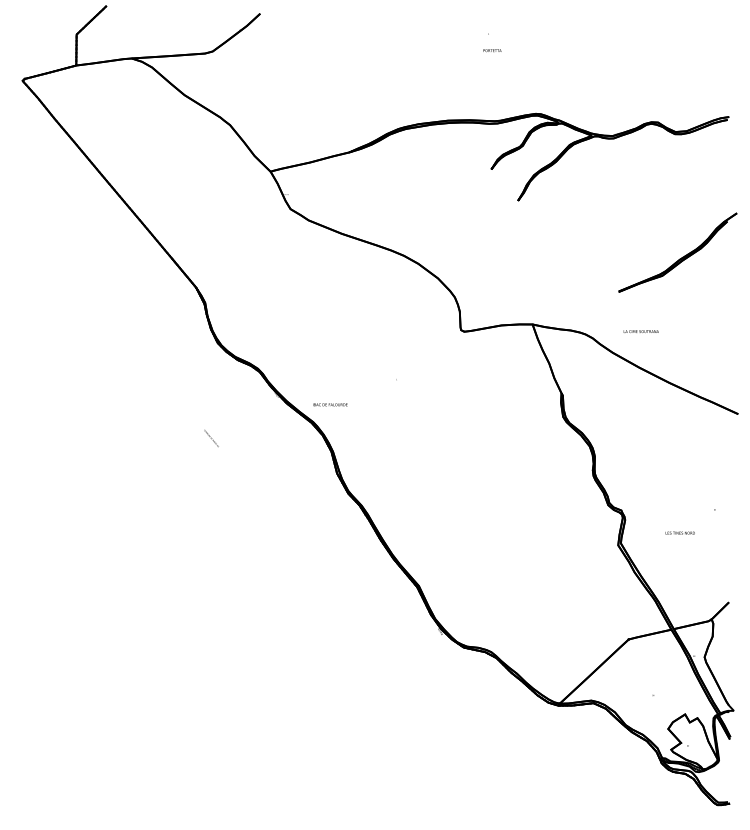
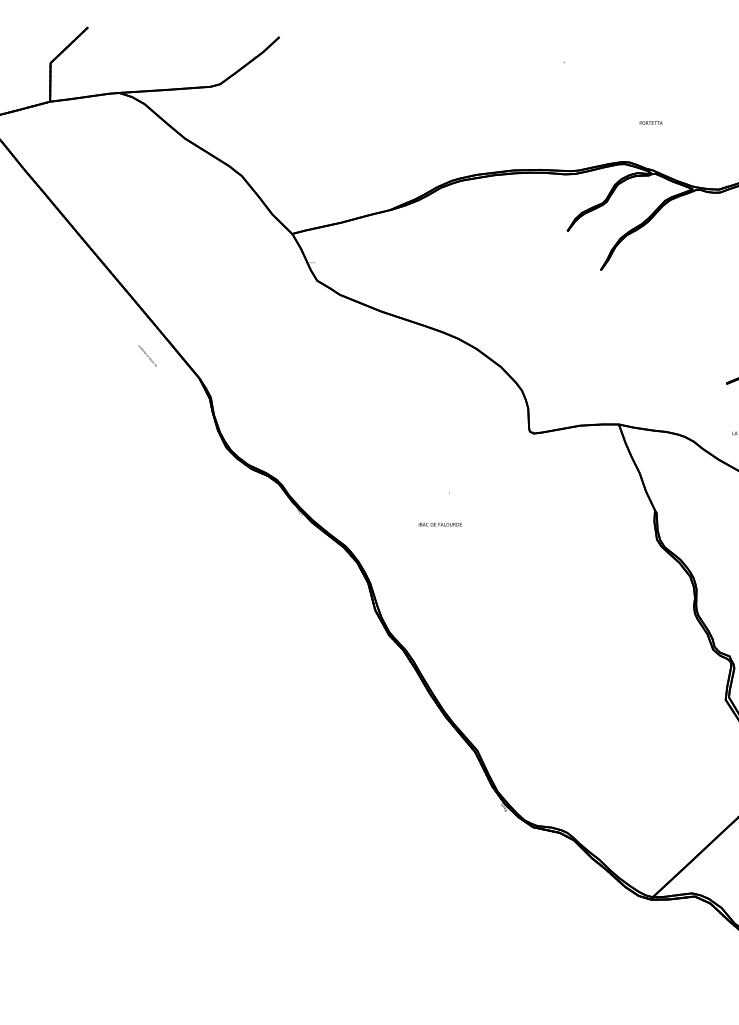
text: (492, 50) -> (651, 122), moved
text: (330, 404) -> (440, 524), moved
text: (211, 438) -> (147, 355), moved

